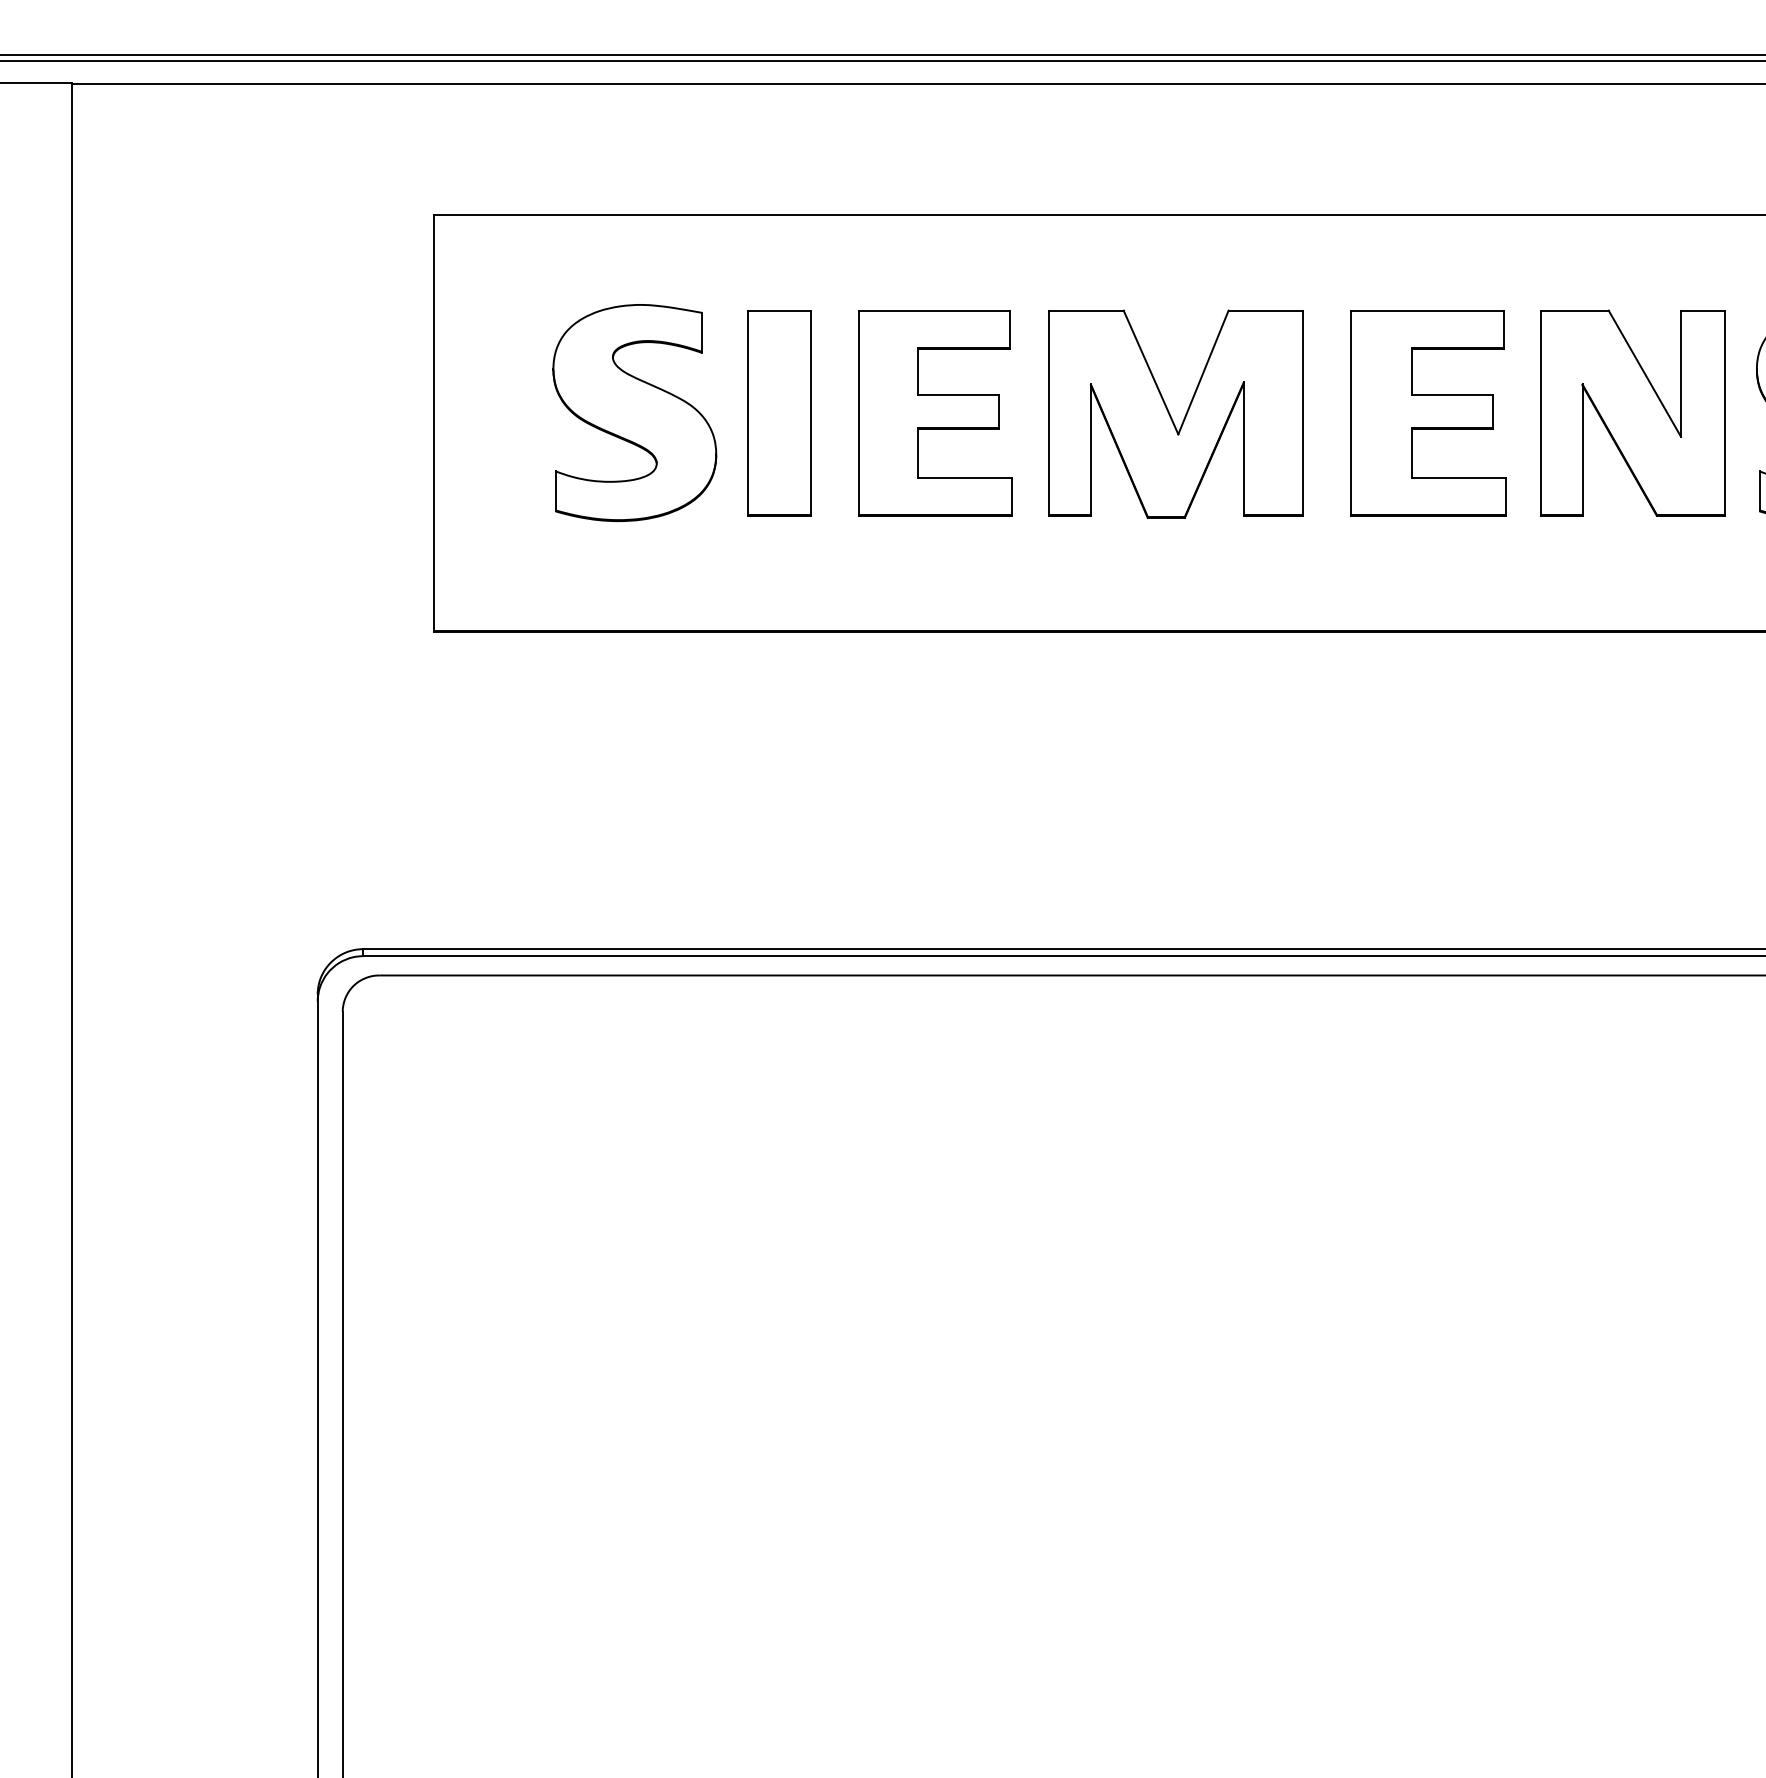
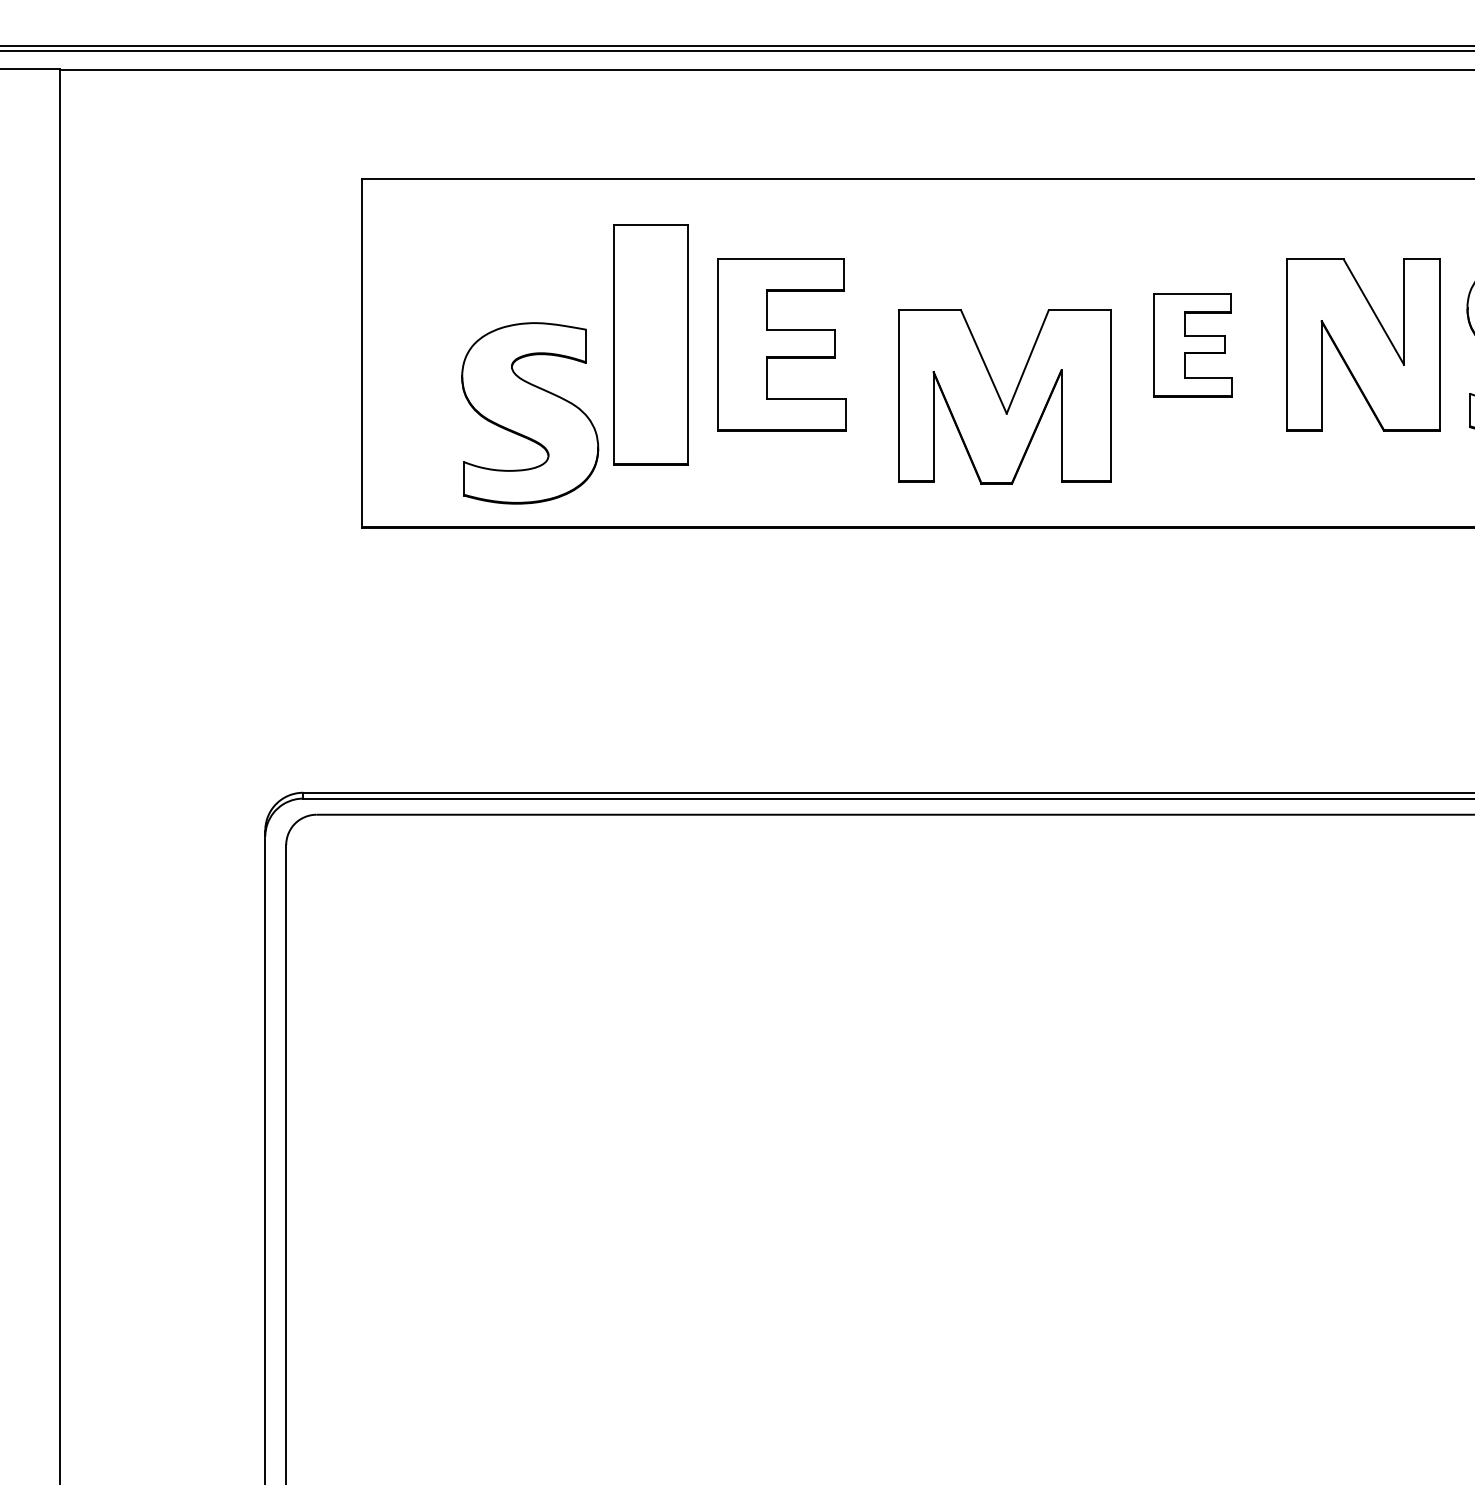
part: (634, 412) -> (529, 412), moved
part: (779, 413) -> (651, 345), size x1.4
part: (1175, 413) -> (1004, 396), moved
part: (1428, 413) -> (1193, 345), size x0.6

